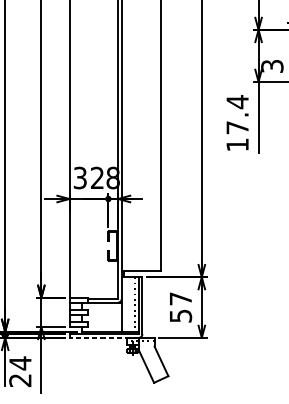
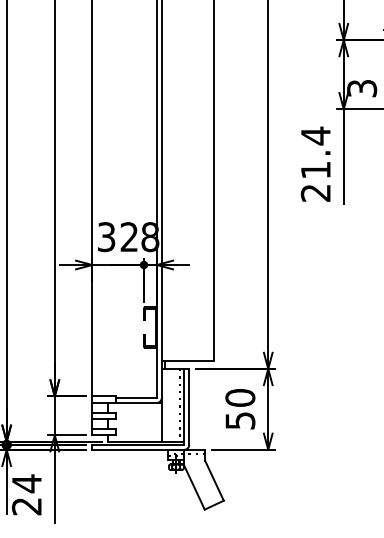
text: (237, 136) -> (315, 181), 17.4 -> 21.4
text: (180, 298) -> (240, 397), 57 -> 50
line: (103, 337) -> (137, 449), dashed -> solid

